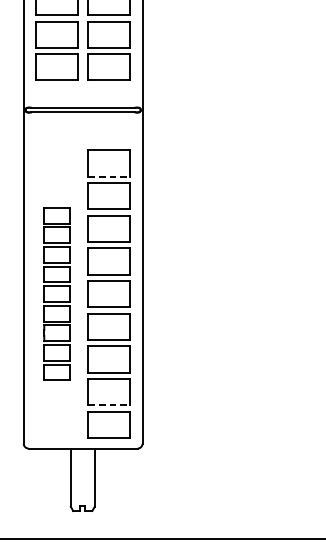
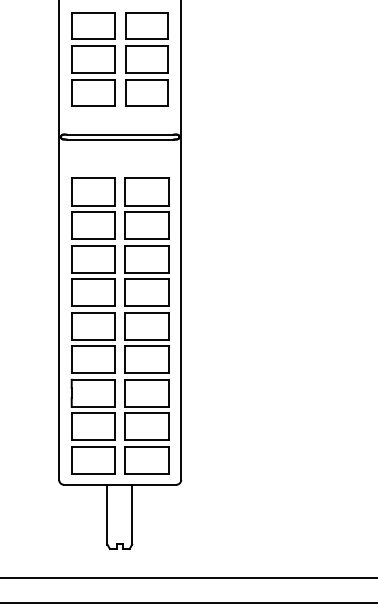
line: (109, 176) -> (147, 205), dashed -> solid
part: (56, 293) -> (92, 325), size x1.67
line: (109, 405) -> (147, 440), dashed -> solid

